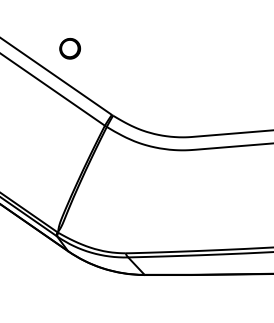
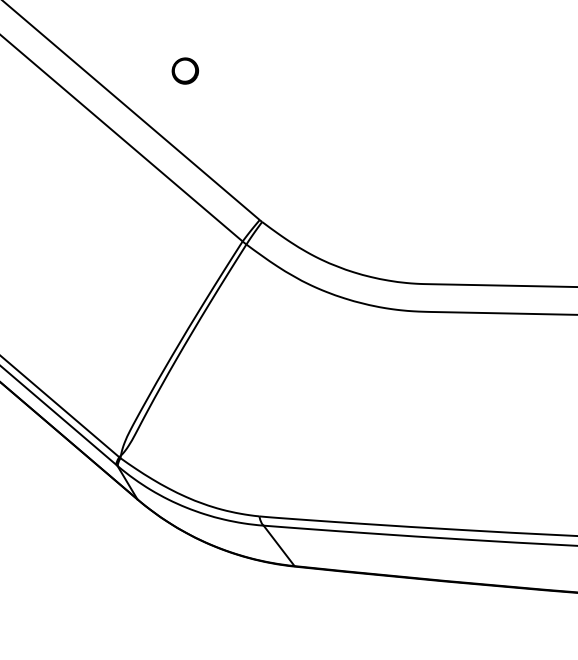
part: (69, 48) -> (184, 70), size x0.6

